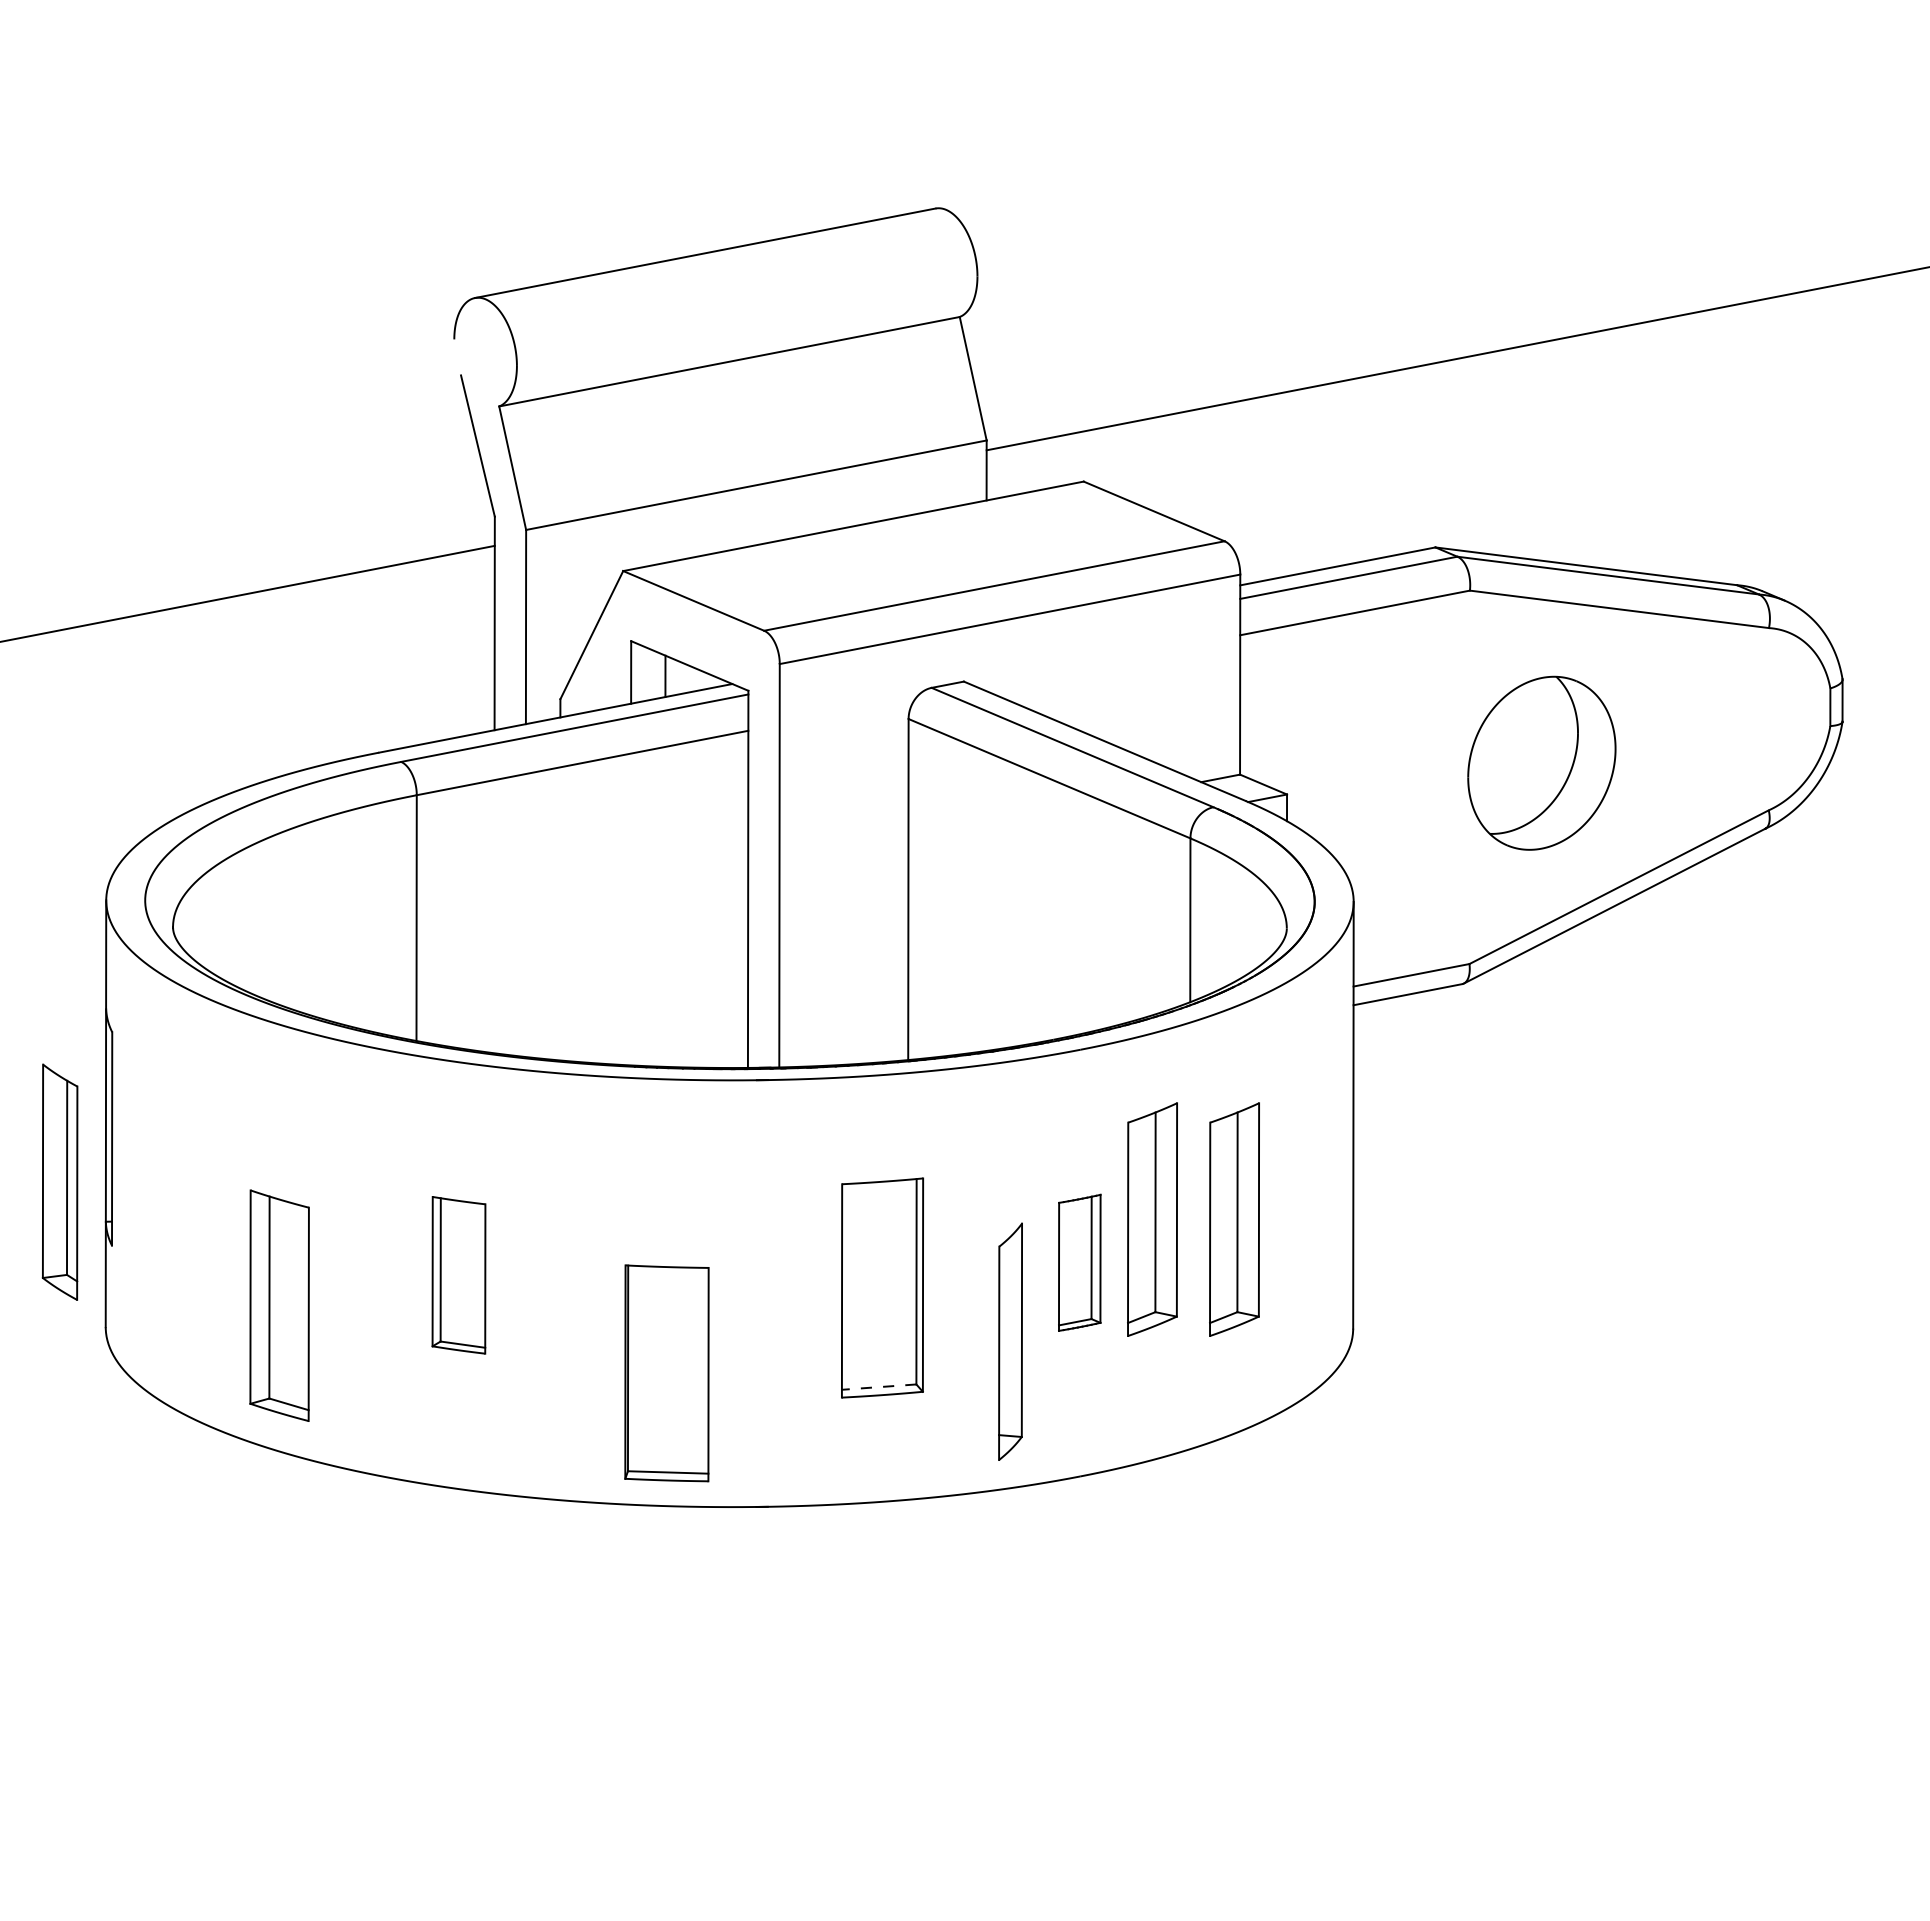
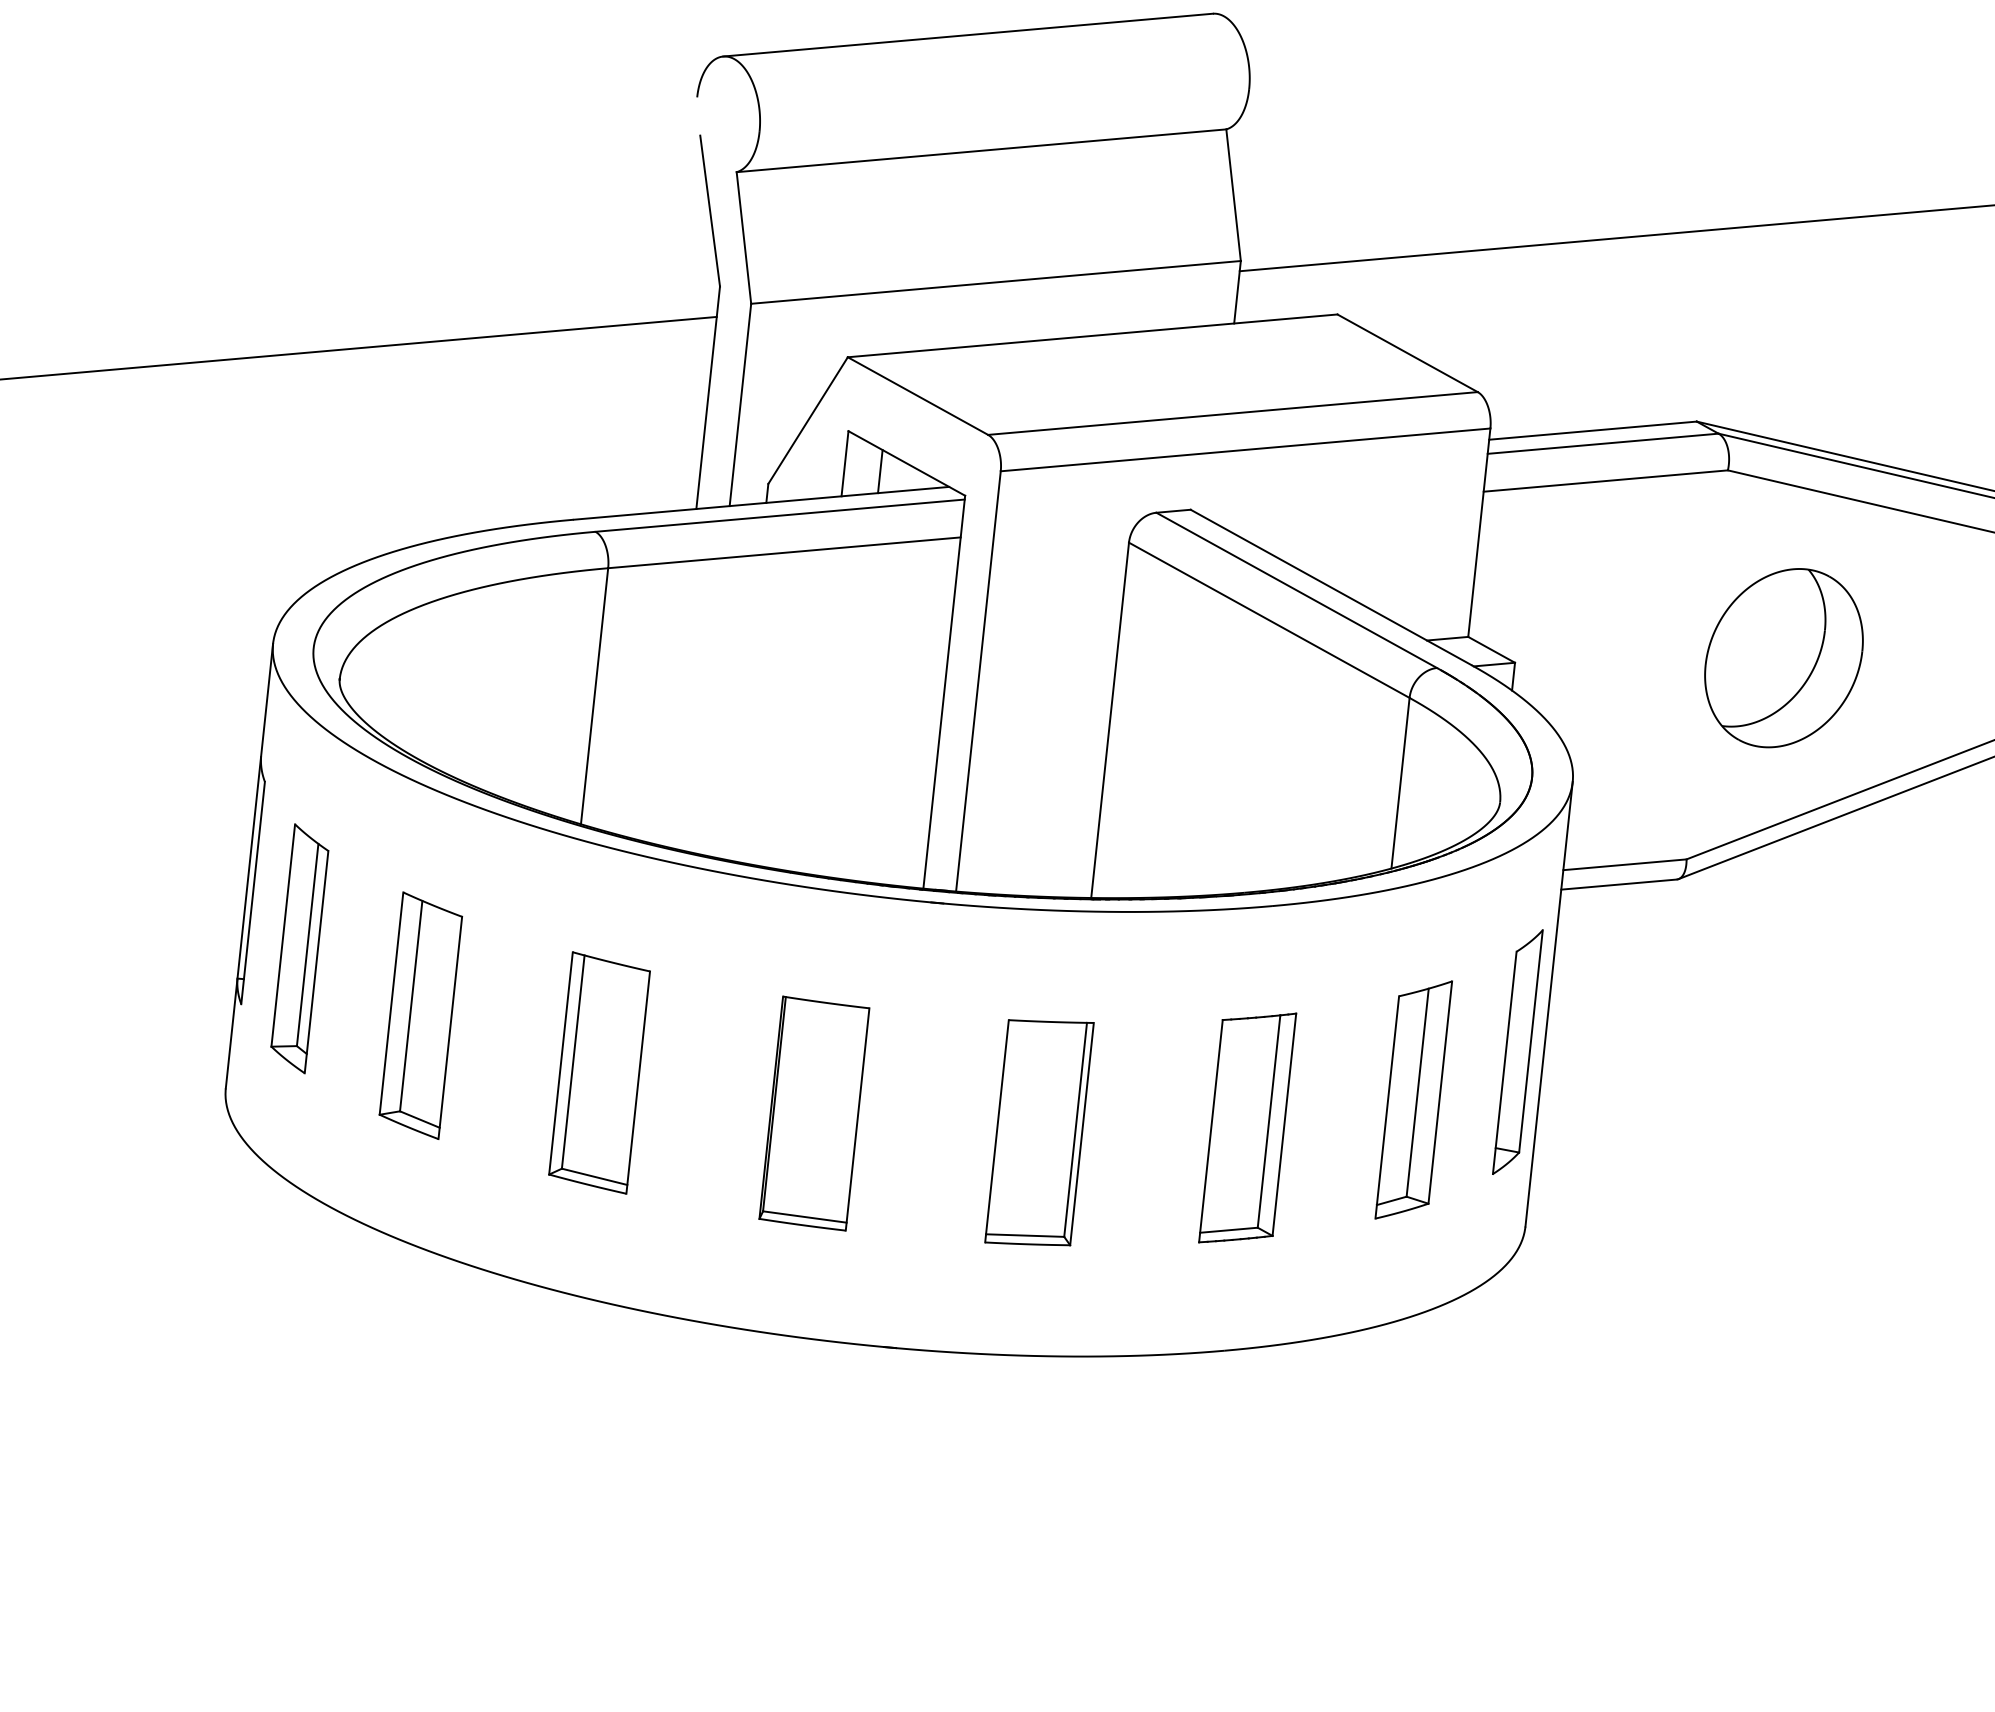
part: (59, 1181) -> (299, 947), moved
part: (1152, 1219) -> (1328, 1090), removed
part: (1079, 1262) -> (1247, 1127), size x1.67
part: (458, 1275) -> (599, 1073), size x1.43
part: (279, 1305) -> (420, 1015), moved
part: (1010, 1341) -> (1517, 1051), moved
part: (666, 1373) -> (813, 1113), moved
line: (878, 1387) -> (1024, 1235), dashed -> solid

